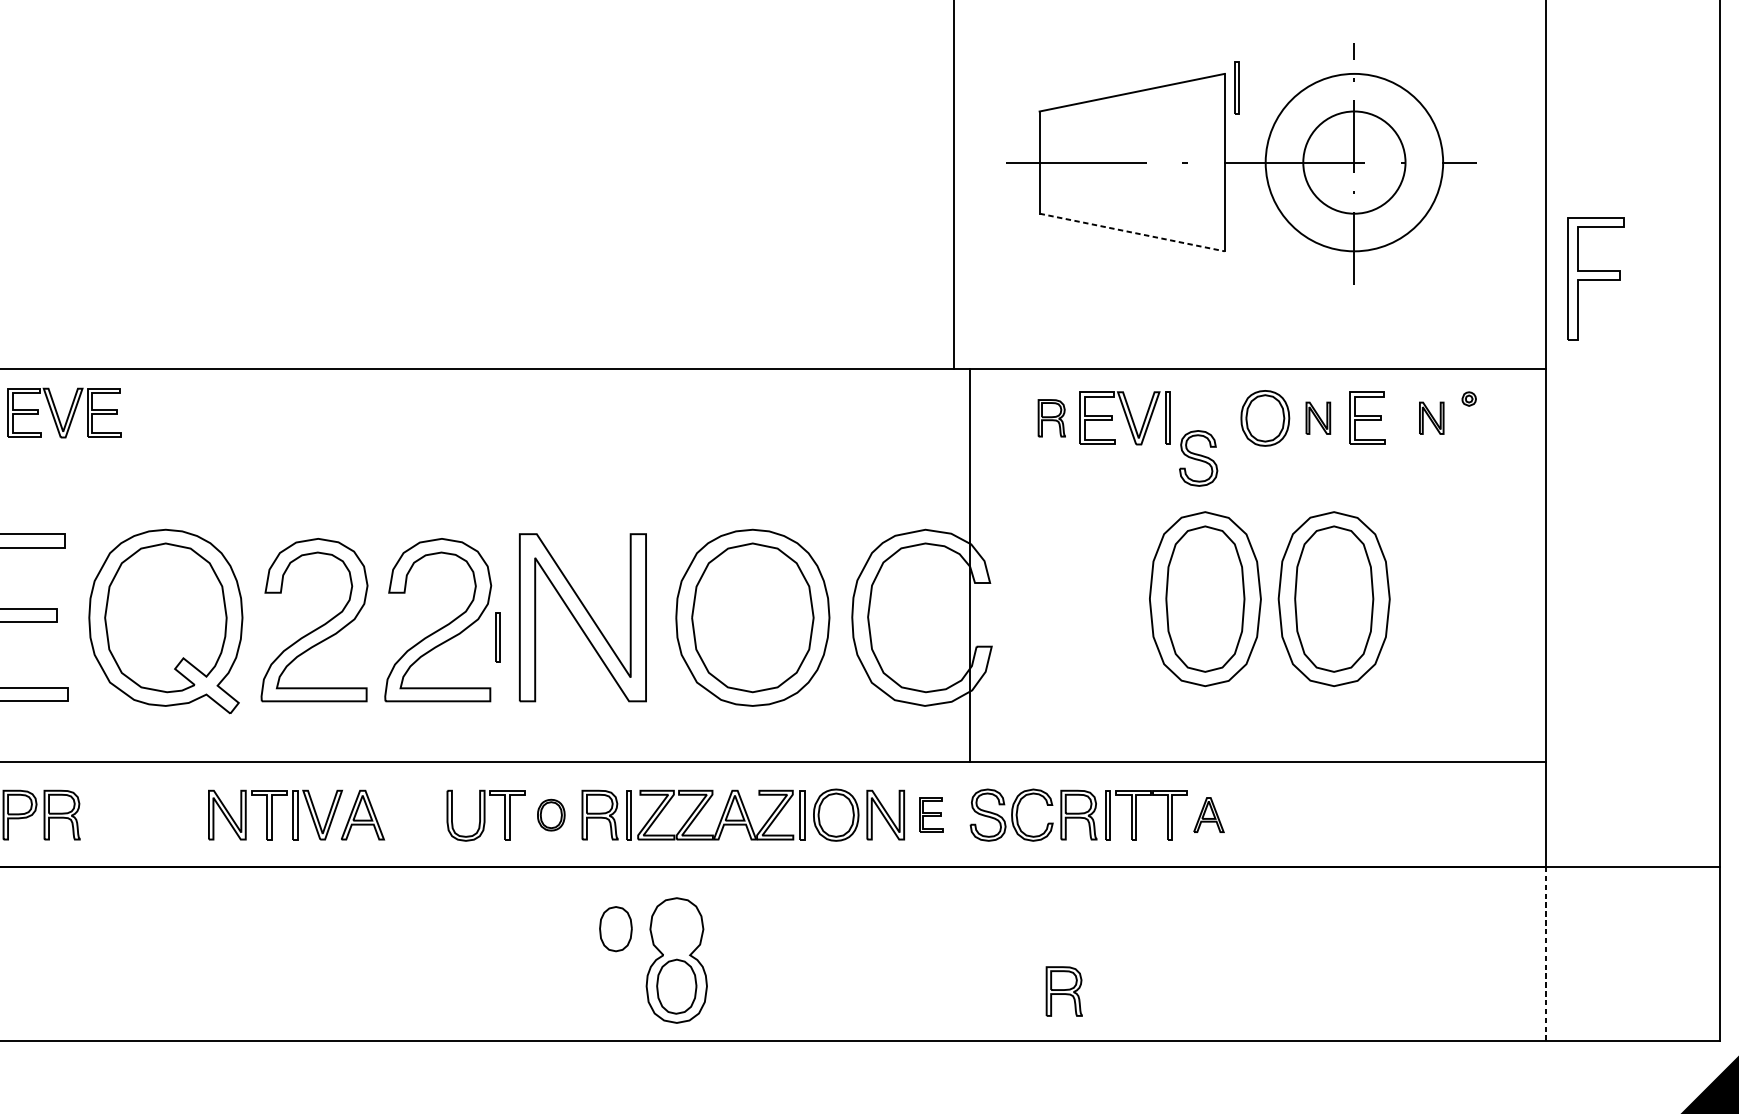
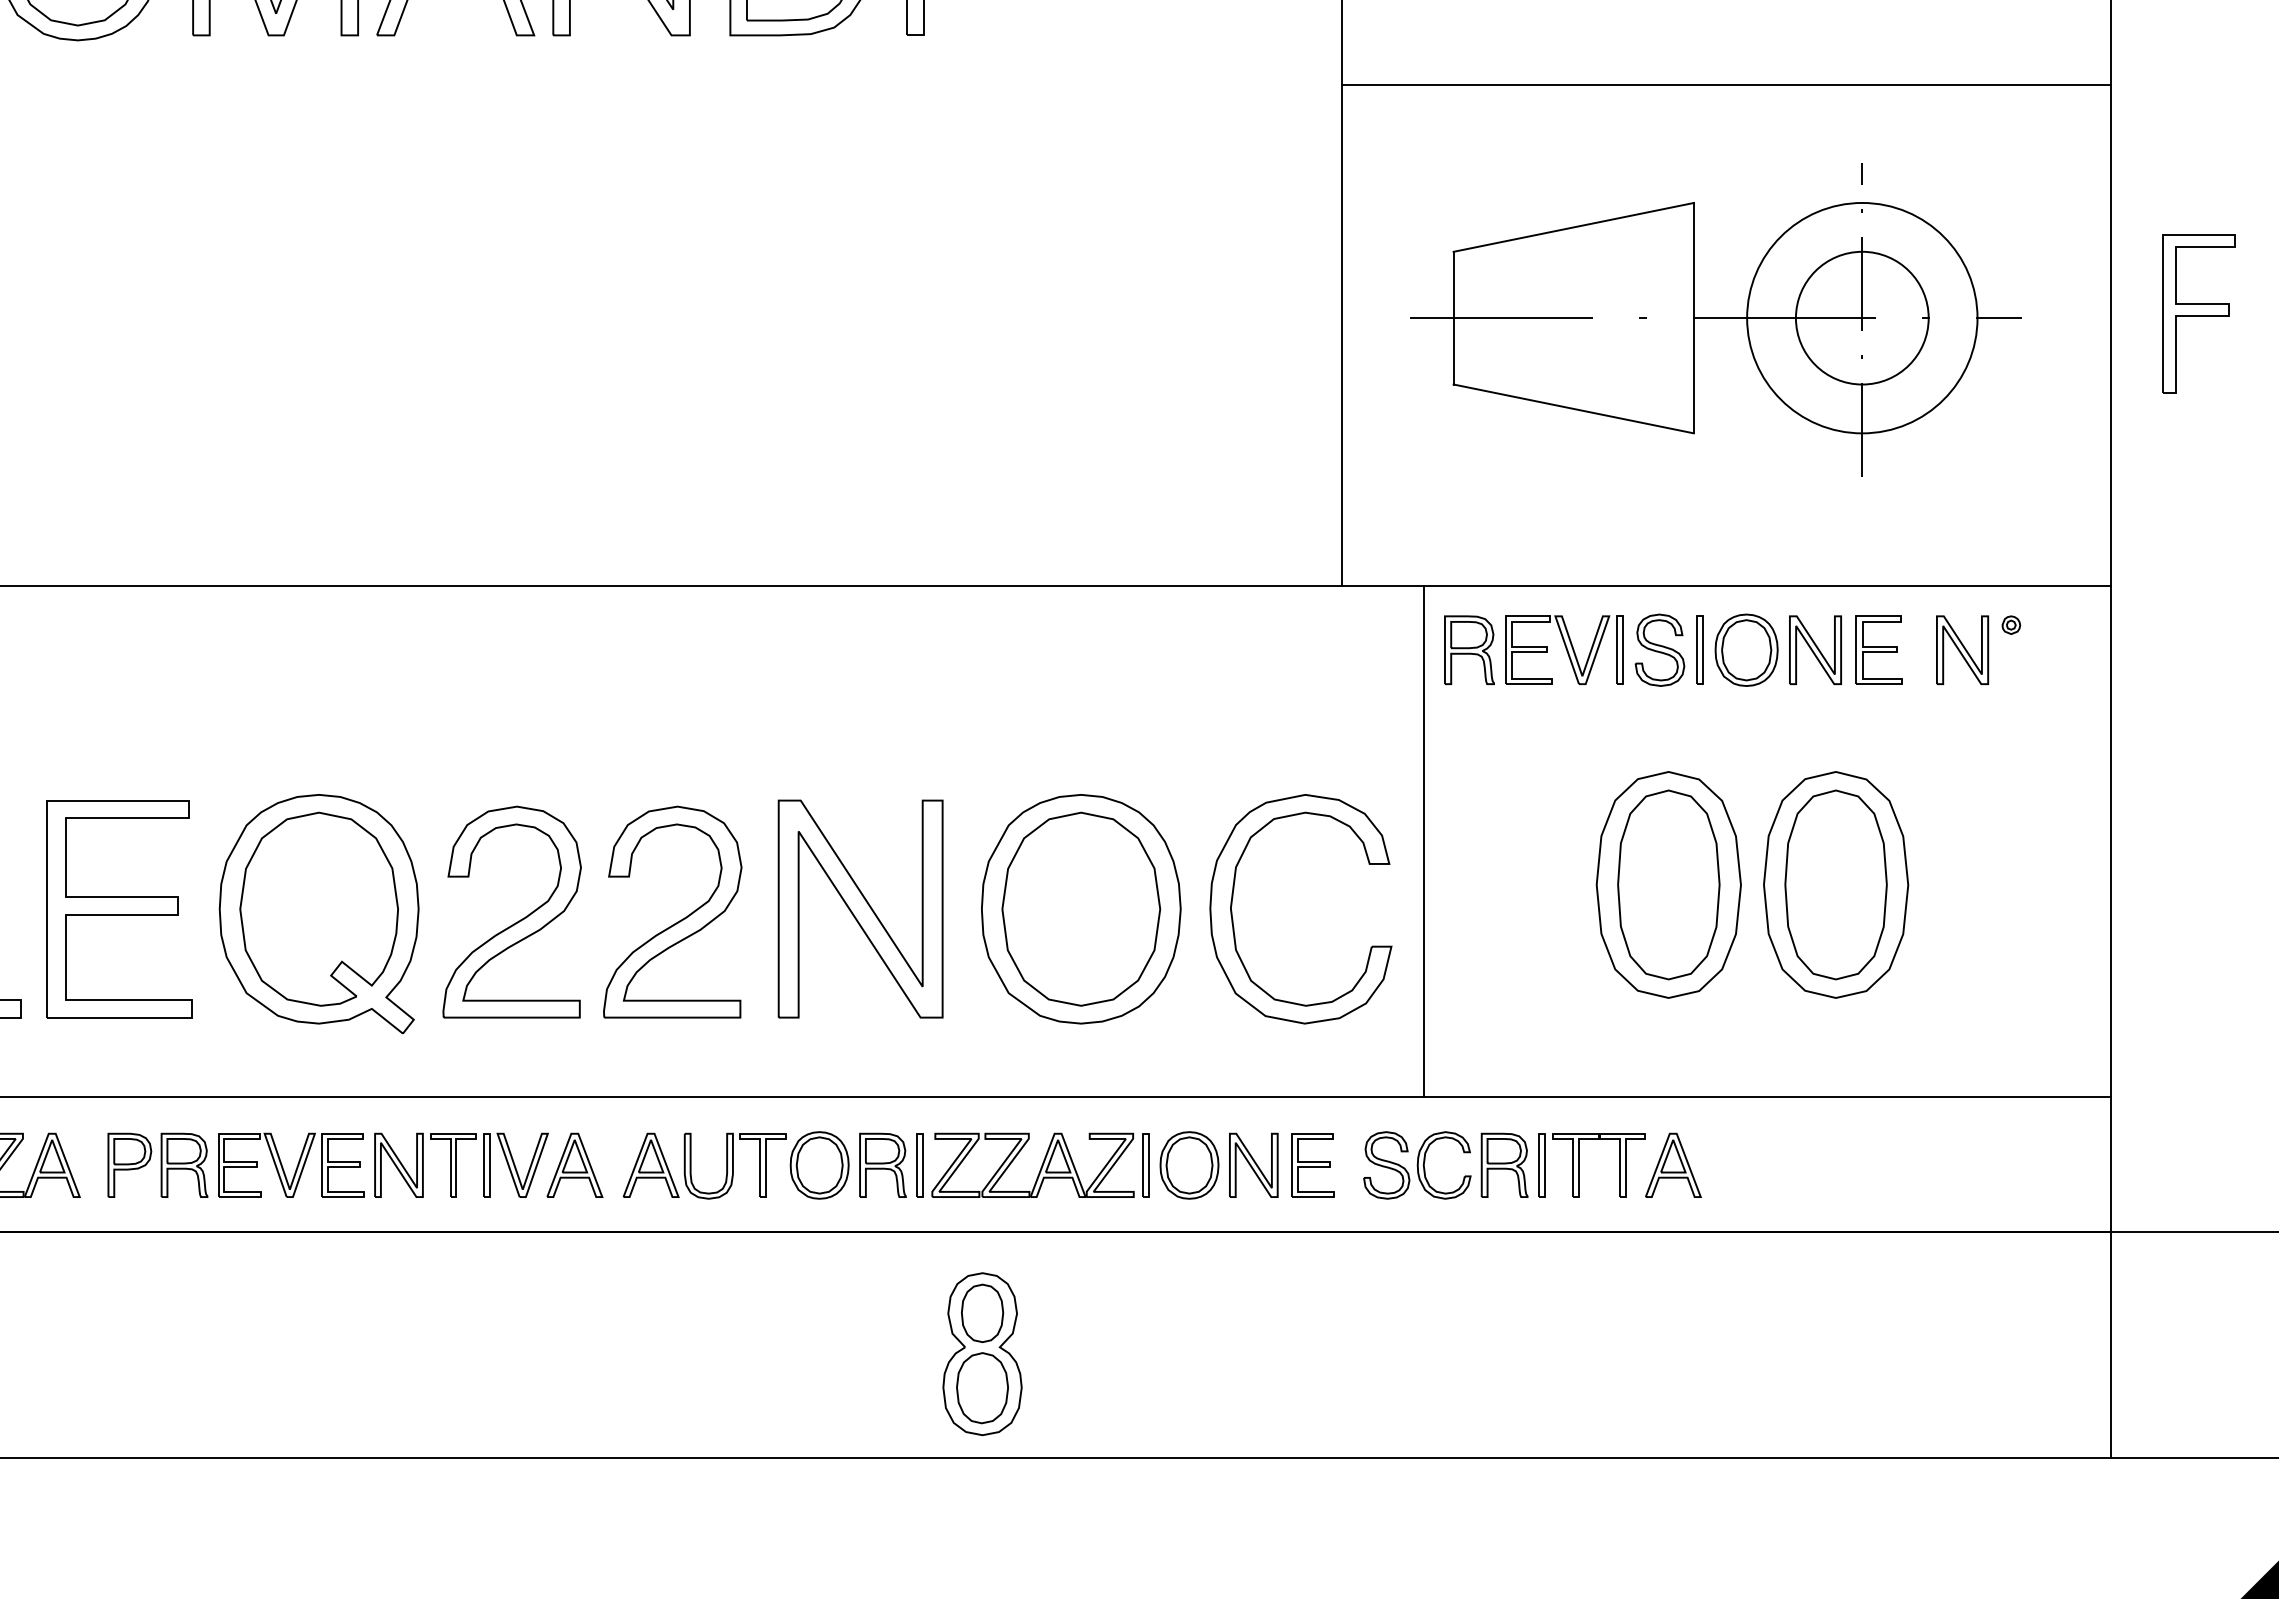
part: (1236, 87) -> (1699, 649), moved
line: (1131, 232) -> (1573, 408), dashed -> solid
part: (1595, 278) -> (2198, 313), moved
part: (64, 412) -> (291, 1164), moved
part: (1051, 417) -> (1469, 649), size x1.43
part: (1318, 417) -> (1815, 649), size x1.67
part: (1431, 417) -> (1962, 649), size x1.67
part: (1198, 457) -> (1659, 649), moved
line: (969, 564) -> (1423, 840), moved
part: (497, 637) -> (749, 934), removed
part: (421, 814) -> (650, 1164), added
part: (1208, 814) -> (1673, 1164), size x1.43
part: (551, 815) -> (819, 1165), size x1.67
part: (930, 815) -> (1312, 1165), size x1.43
part: (615, 929) -> (982, 1313), moved
line: (1546, 953) -> (2111, 1344), dashed -> solid
part: (1064, 990) -> (1485, 1393), removed

